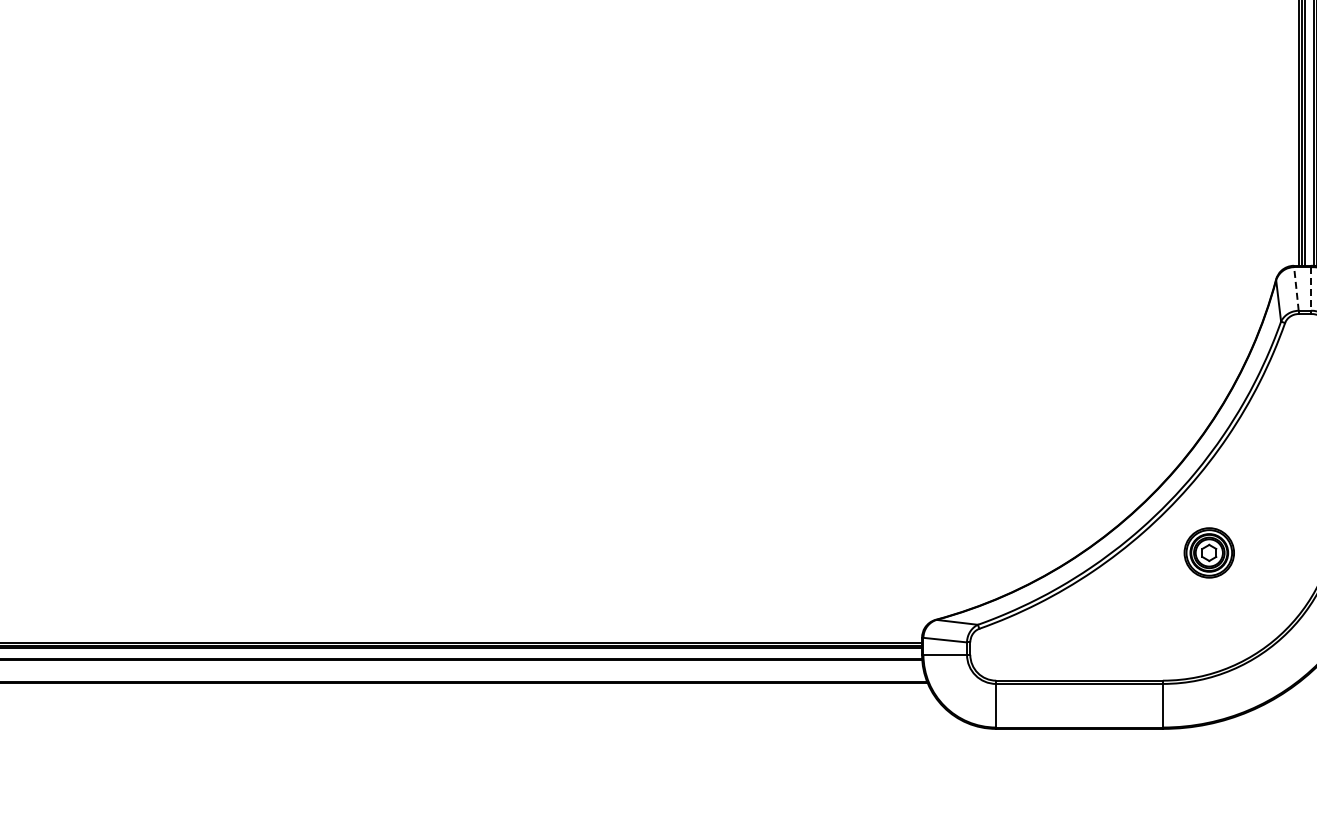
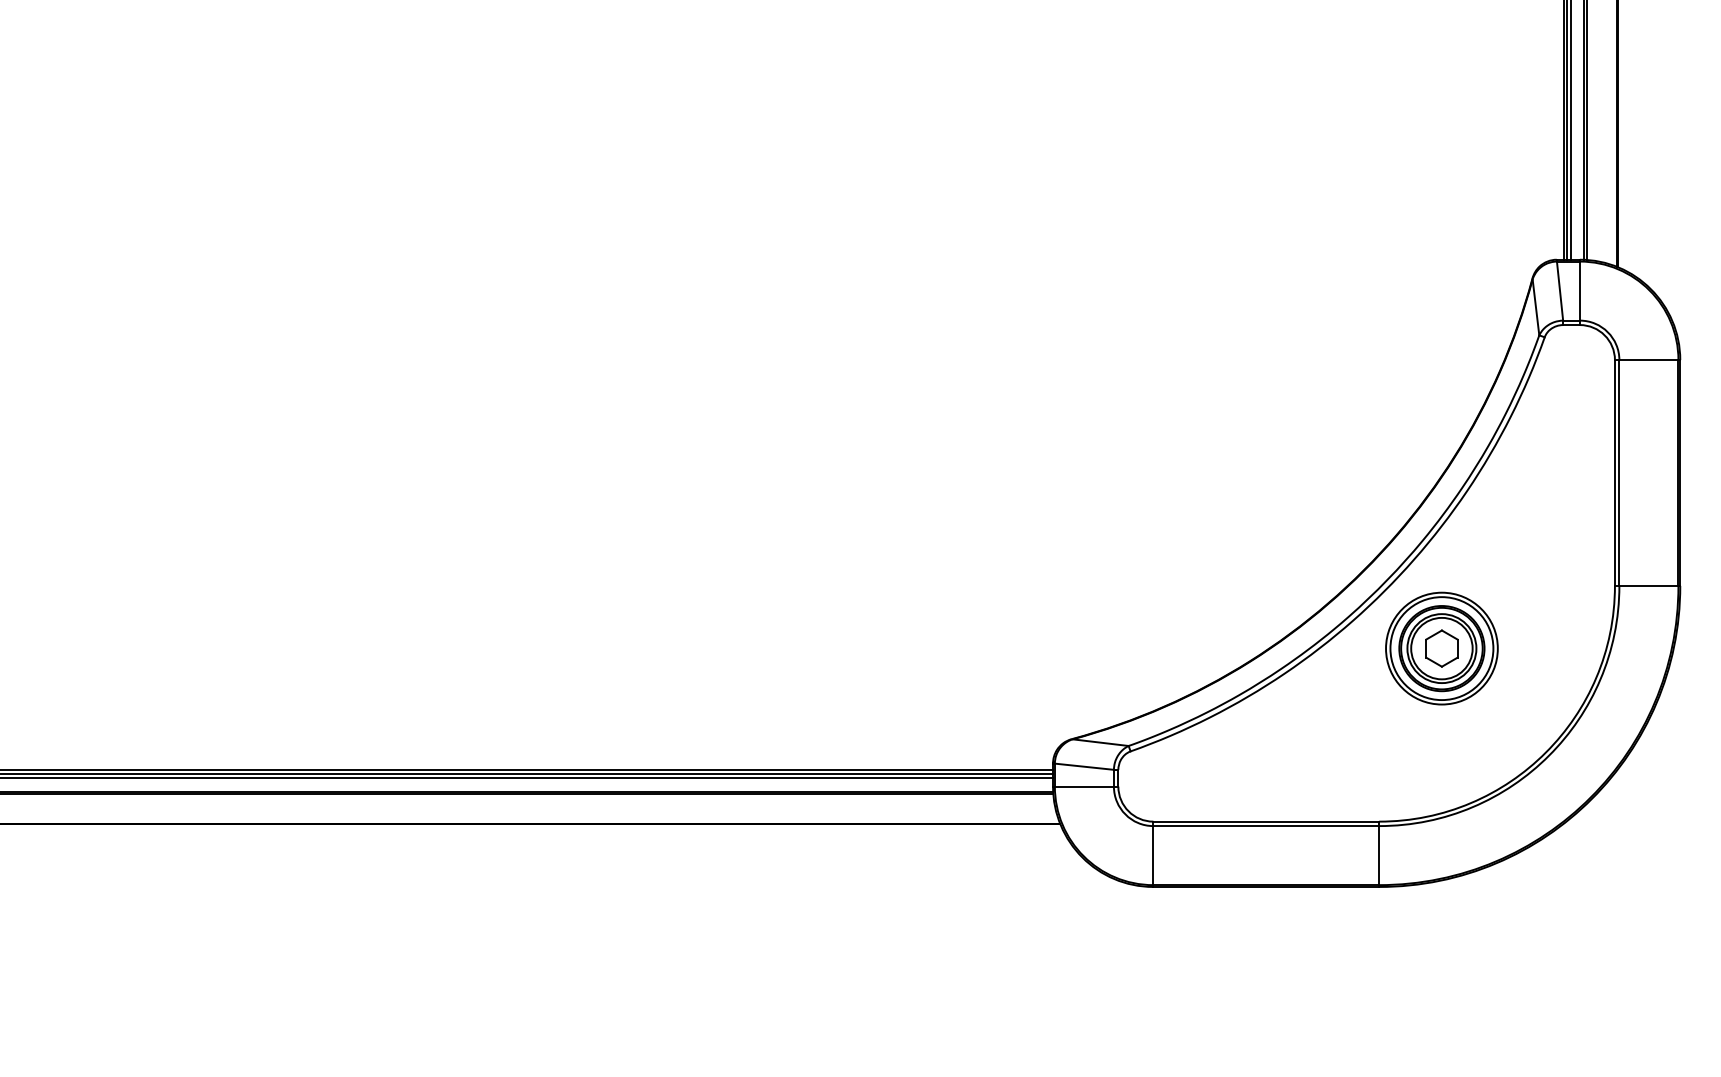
line: (1296, 288) -> (1560, 290), dashed -> solid
line: (1311, 288) -> (1580, 290), dashed -> solid
part: (1209, 552) -> (1442, 648), size x1.67

